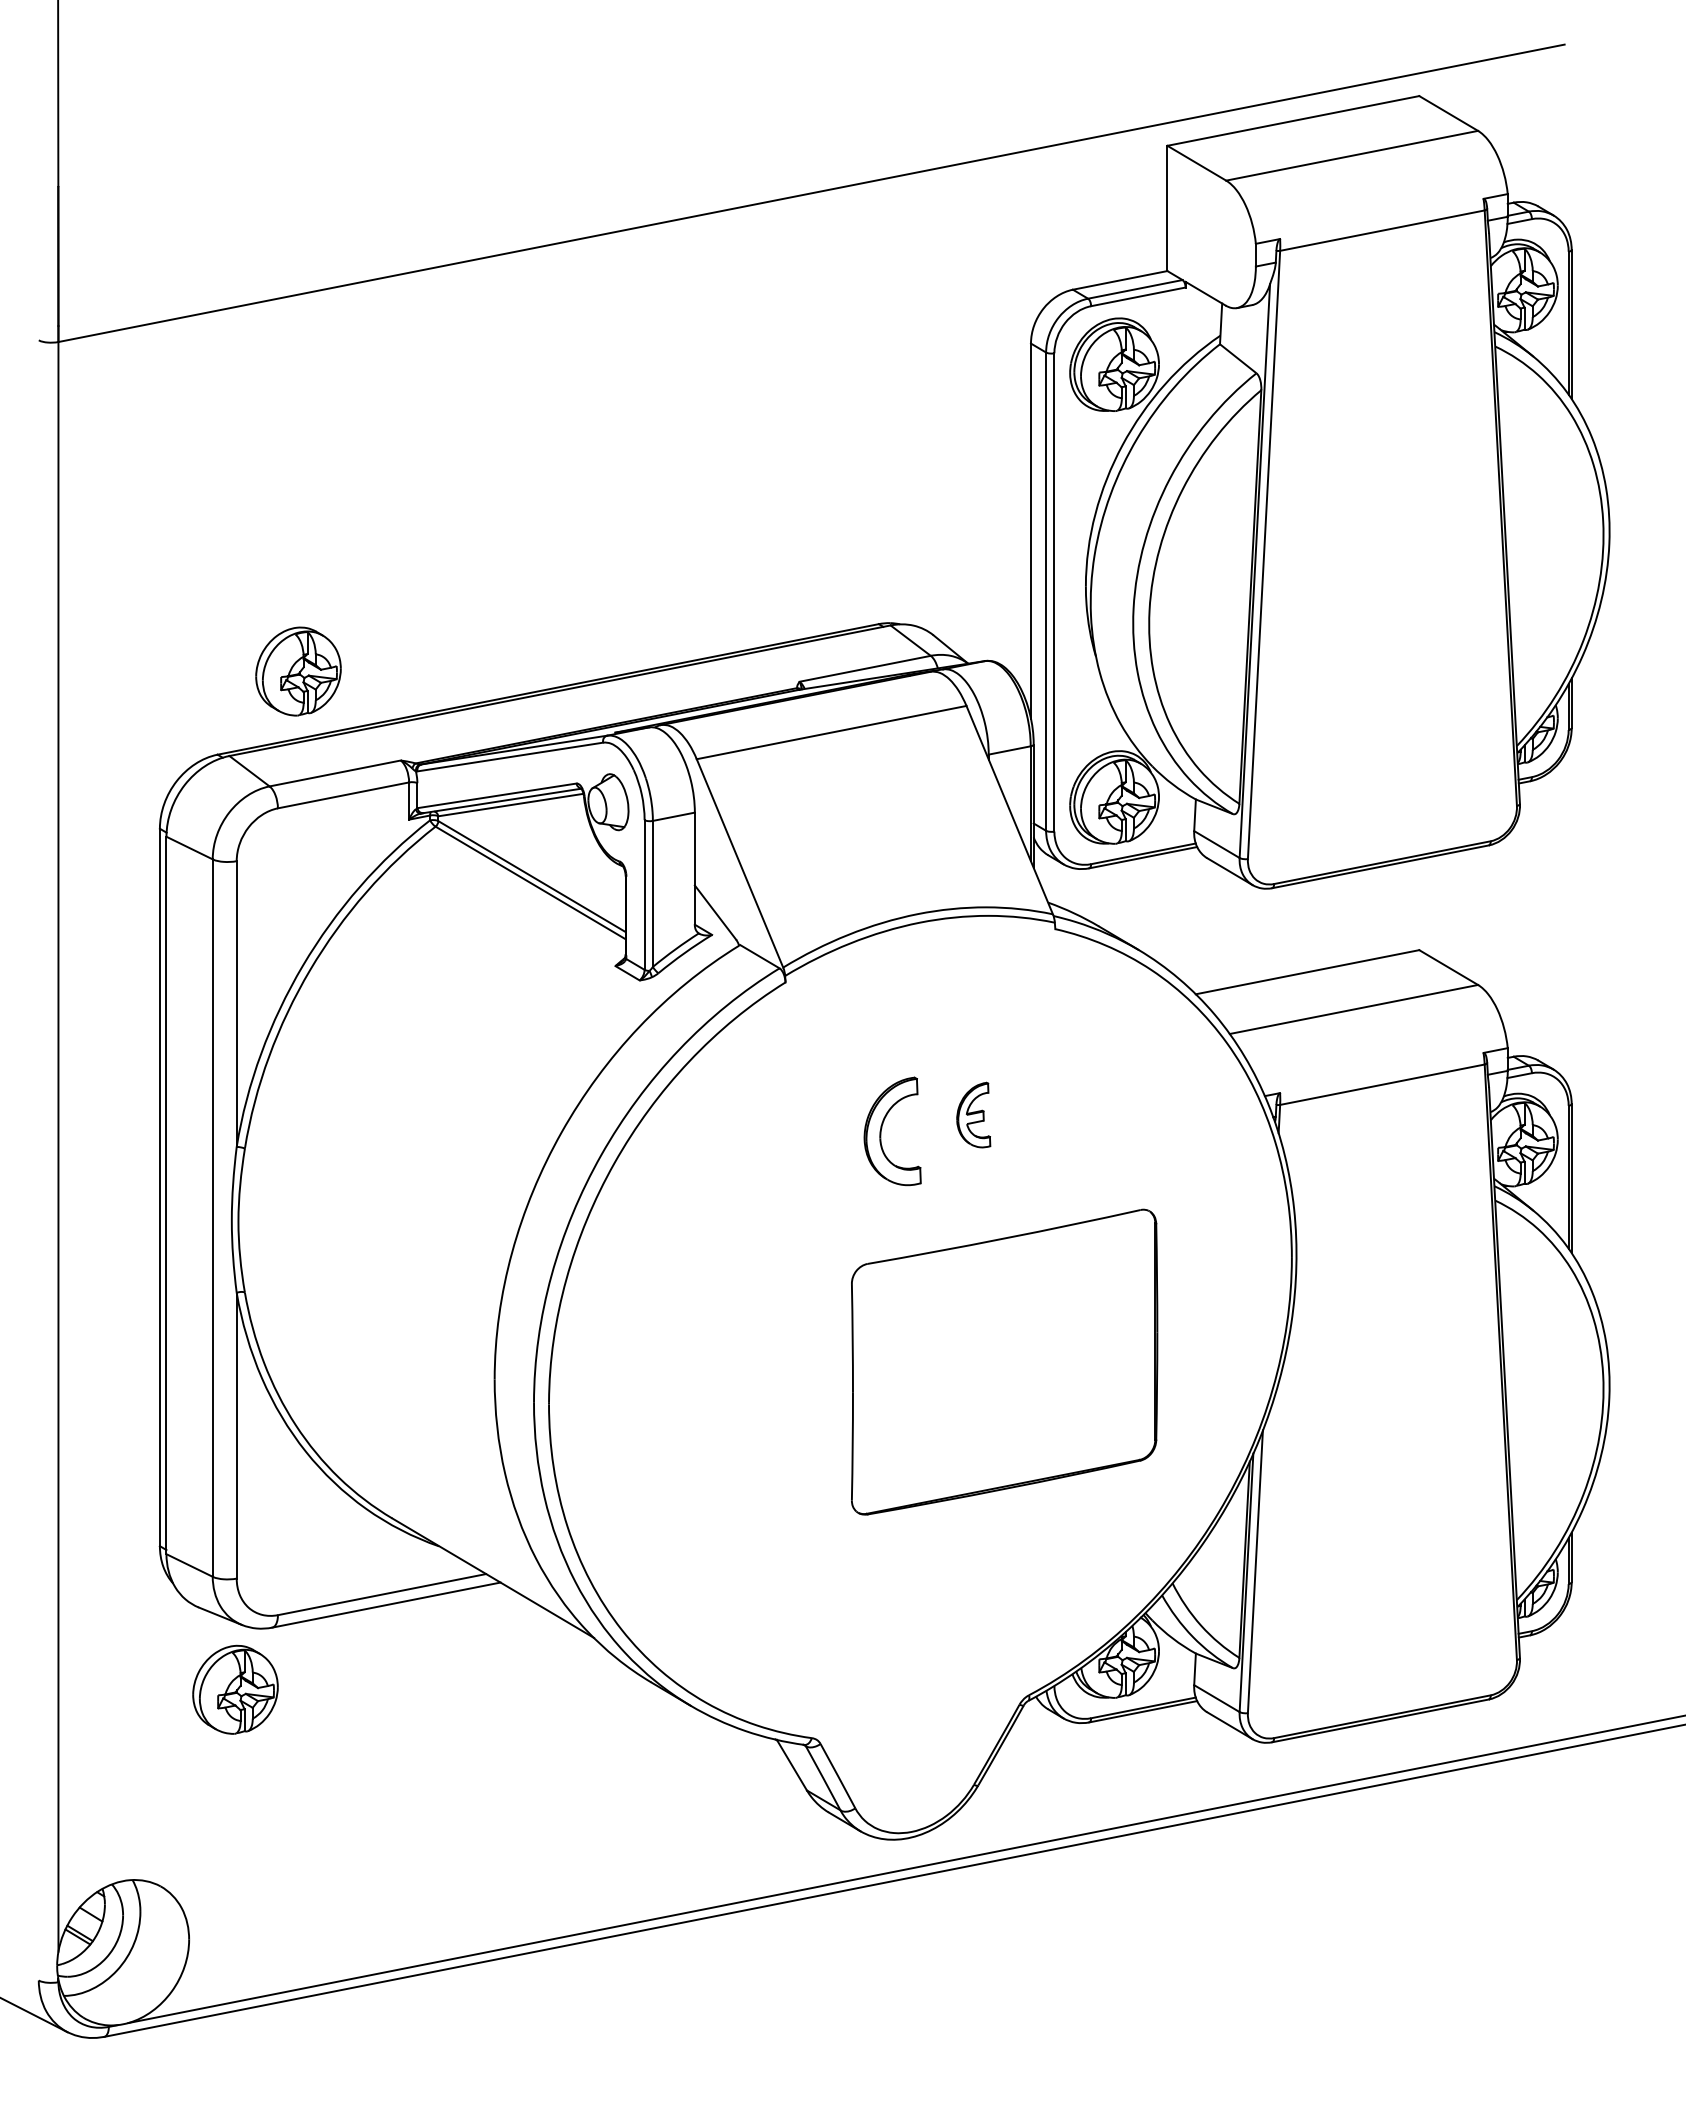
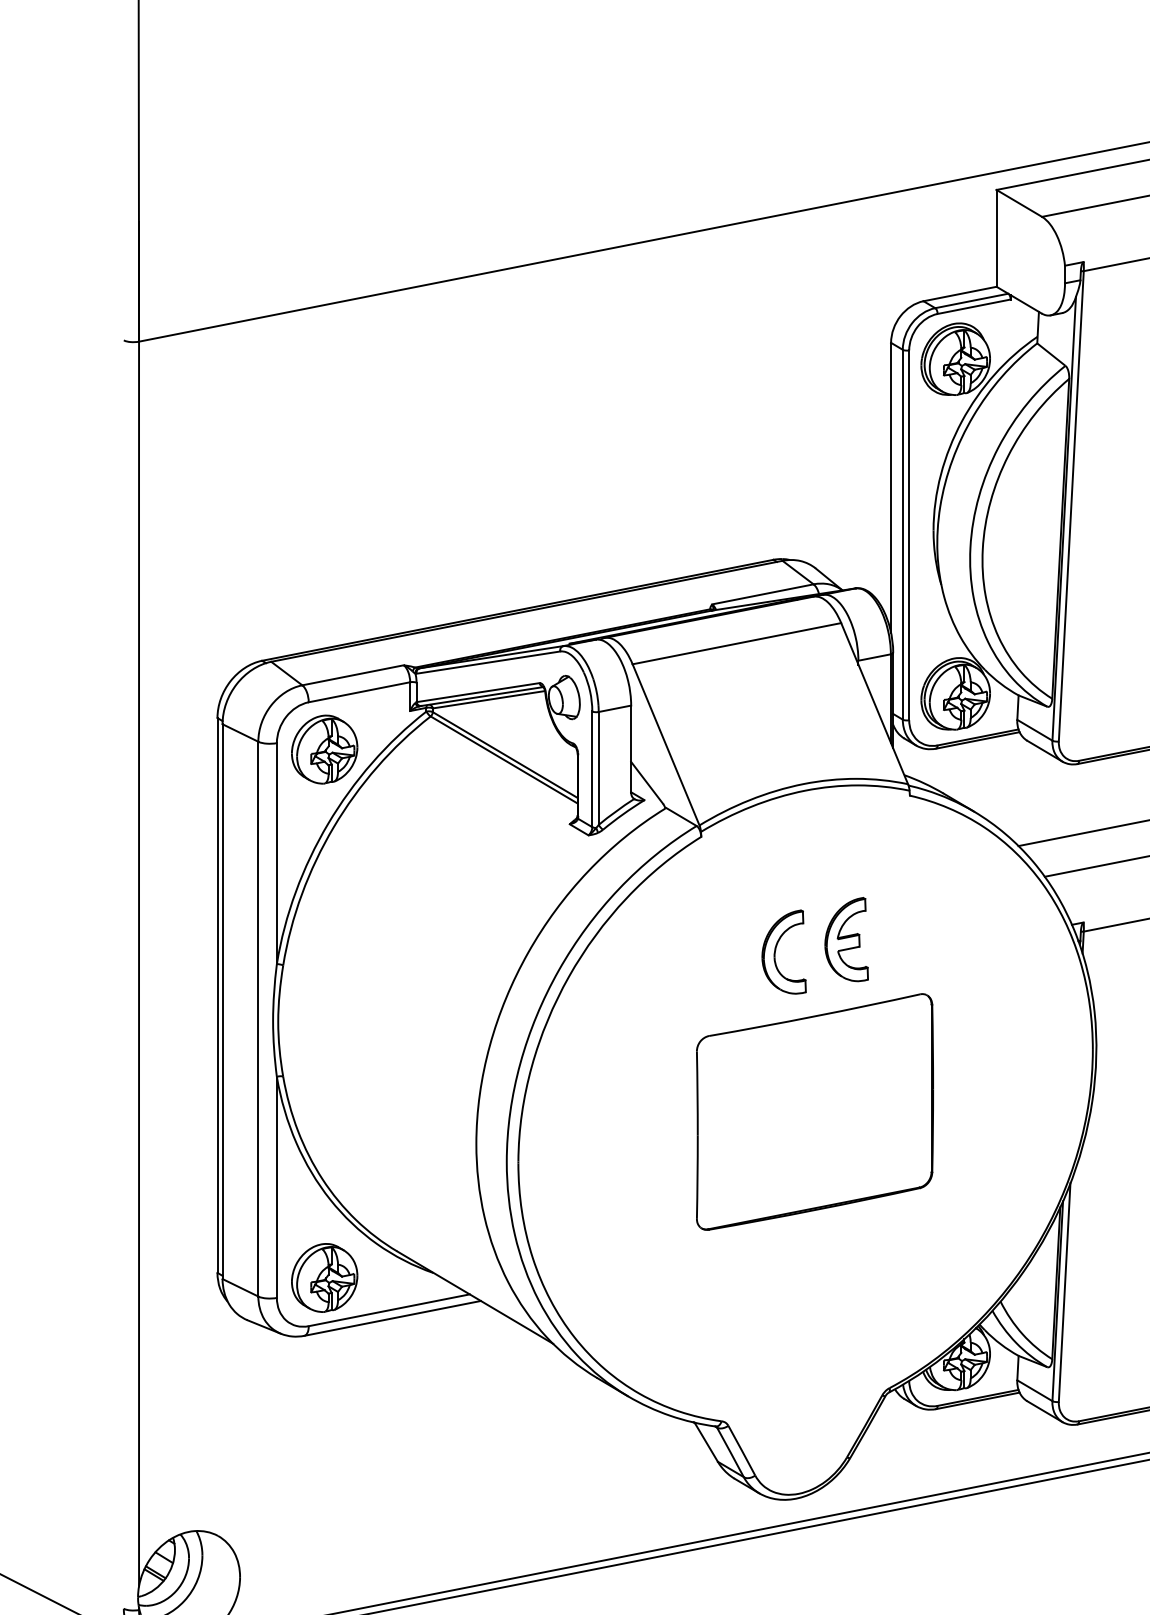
part: (298, 671) -> (324, 749), moved
part: (973, 1114) -> (846, 939), size x1.67
part: (1004, 1361) -> (814, 1111), moved
part: (235, 1689) -> (324, 1277), moved

